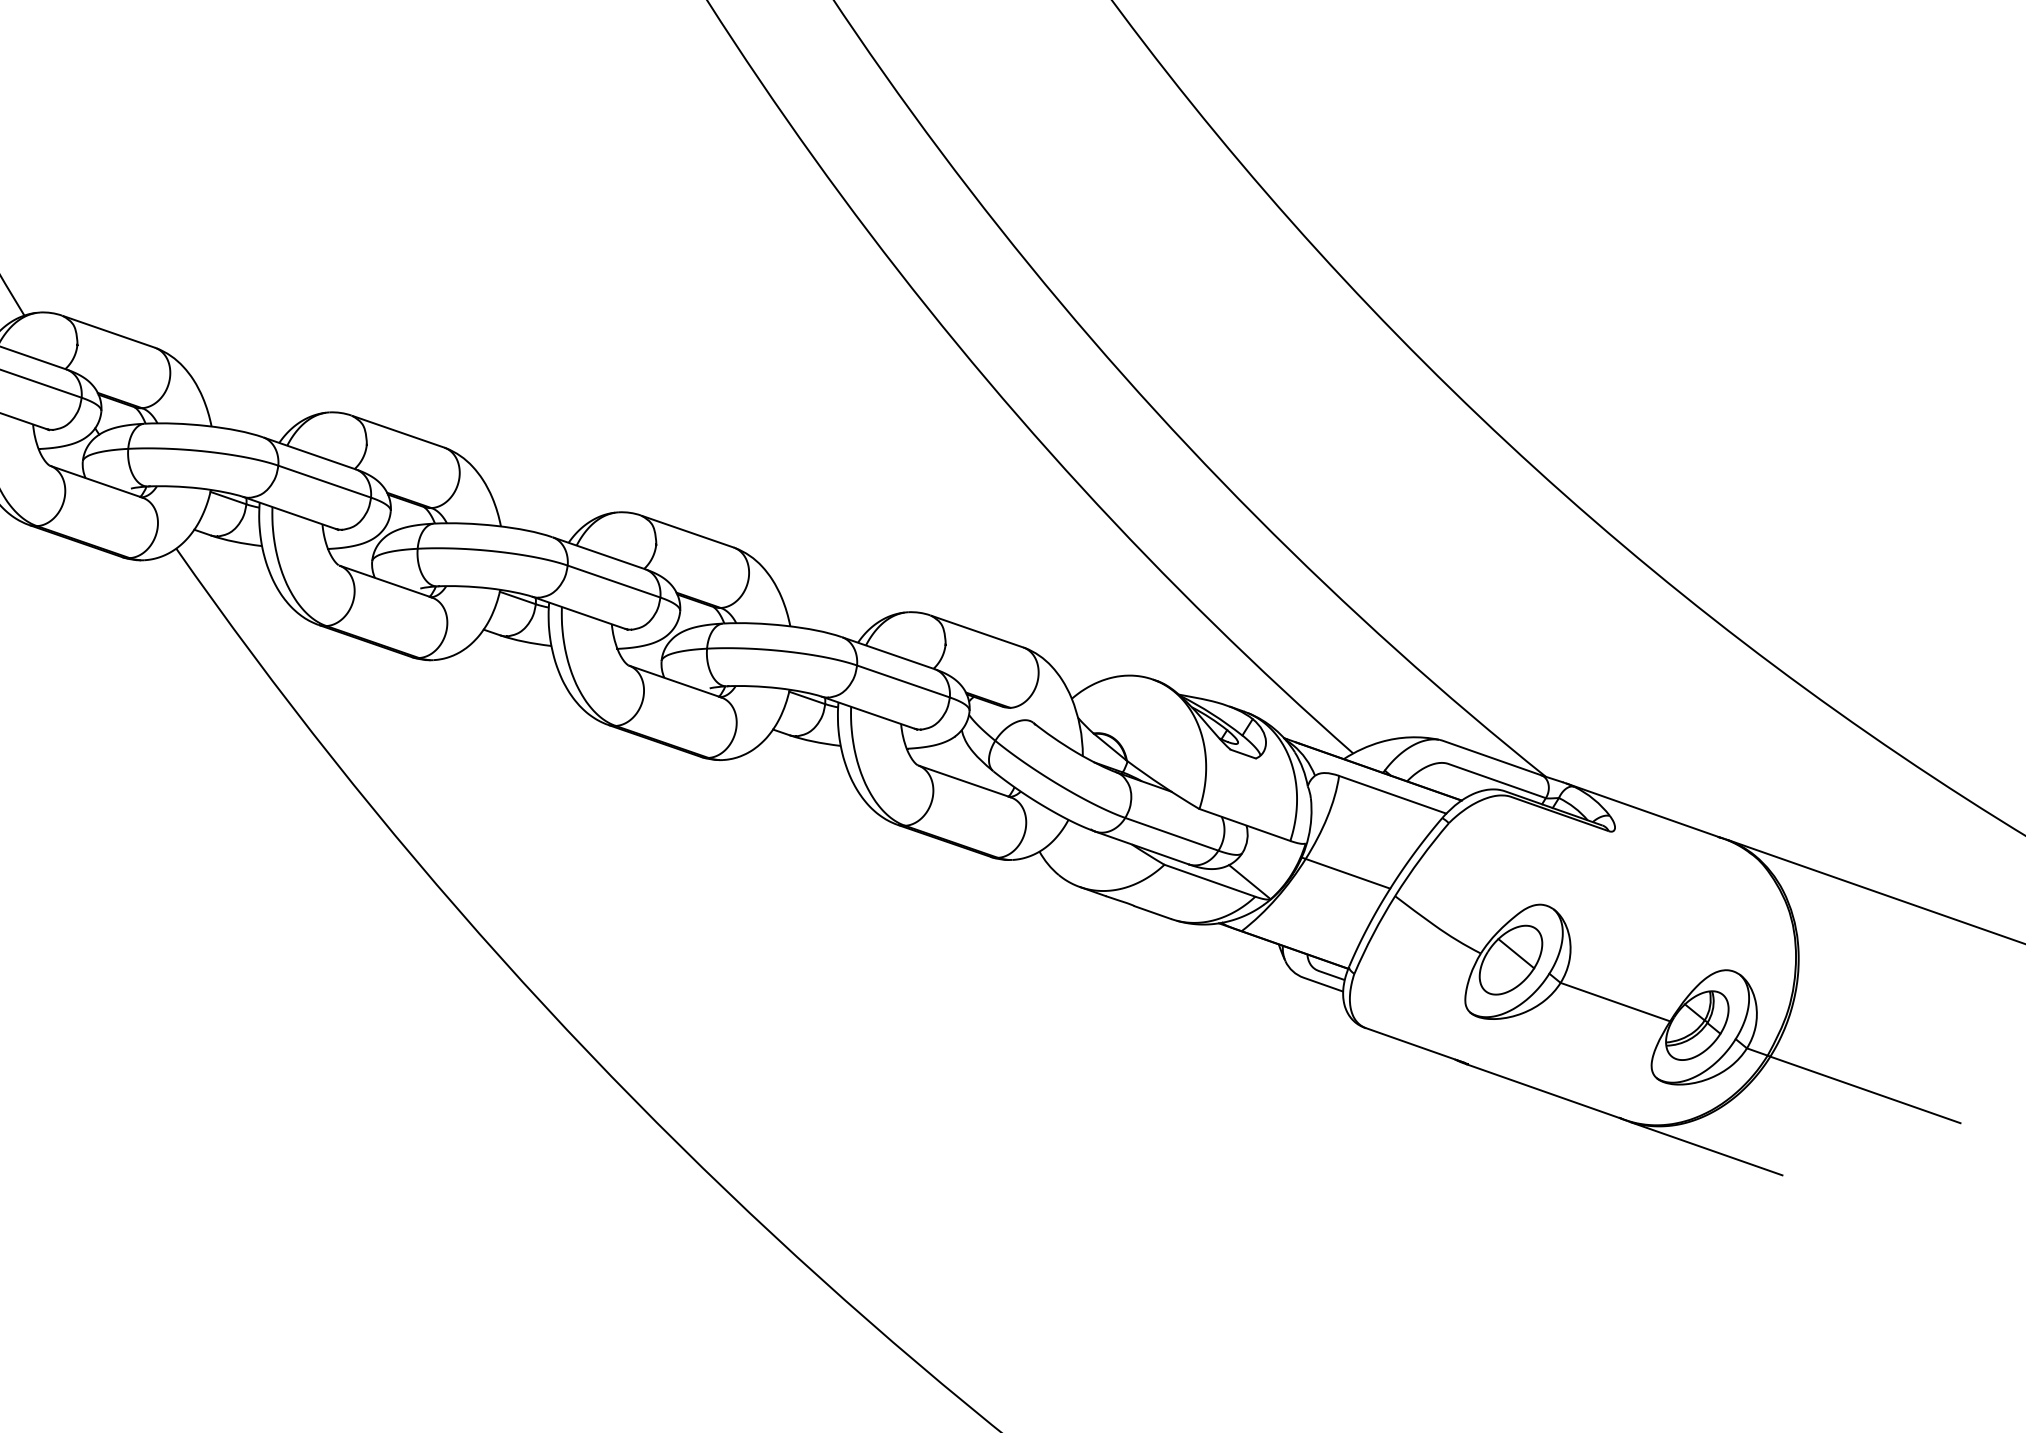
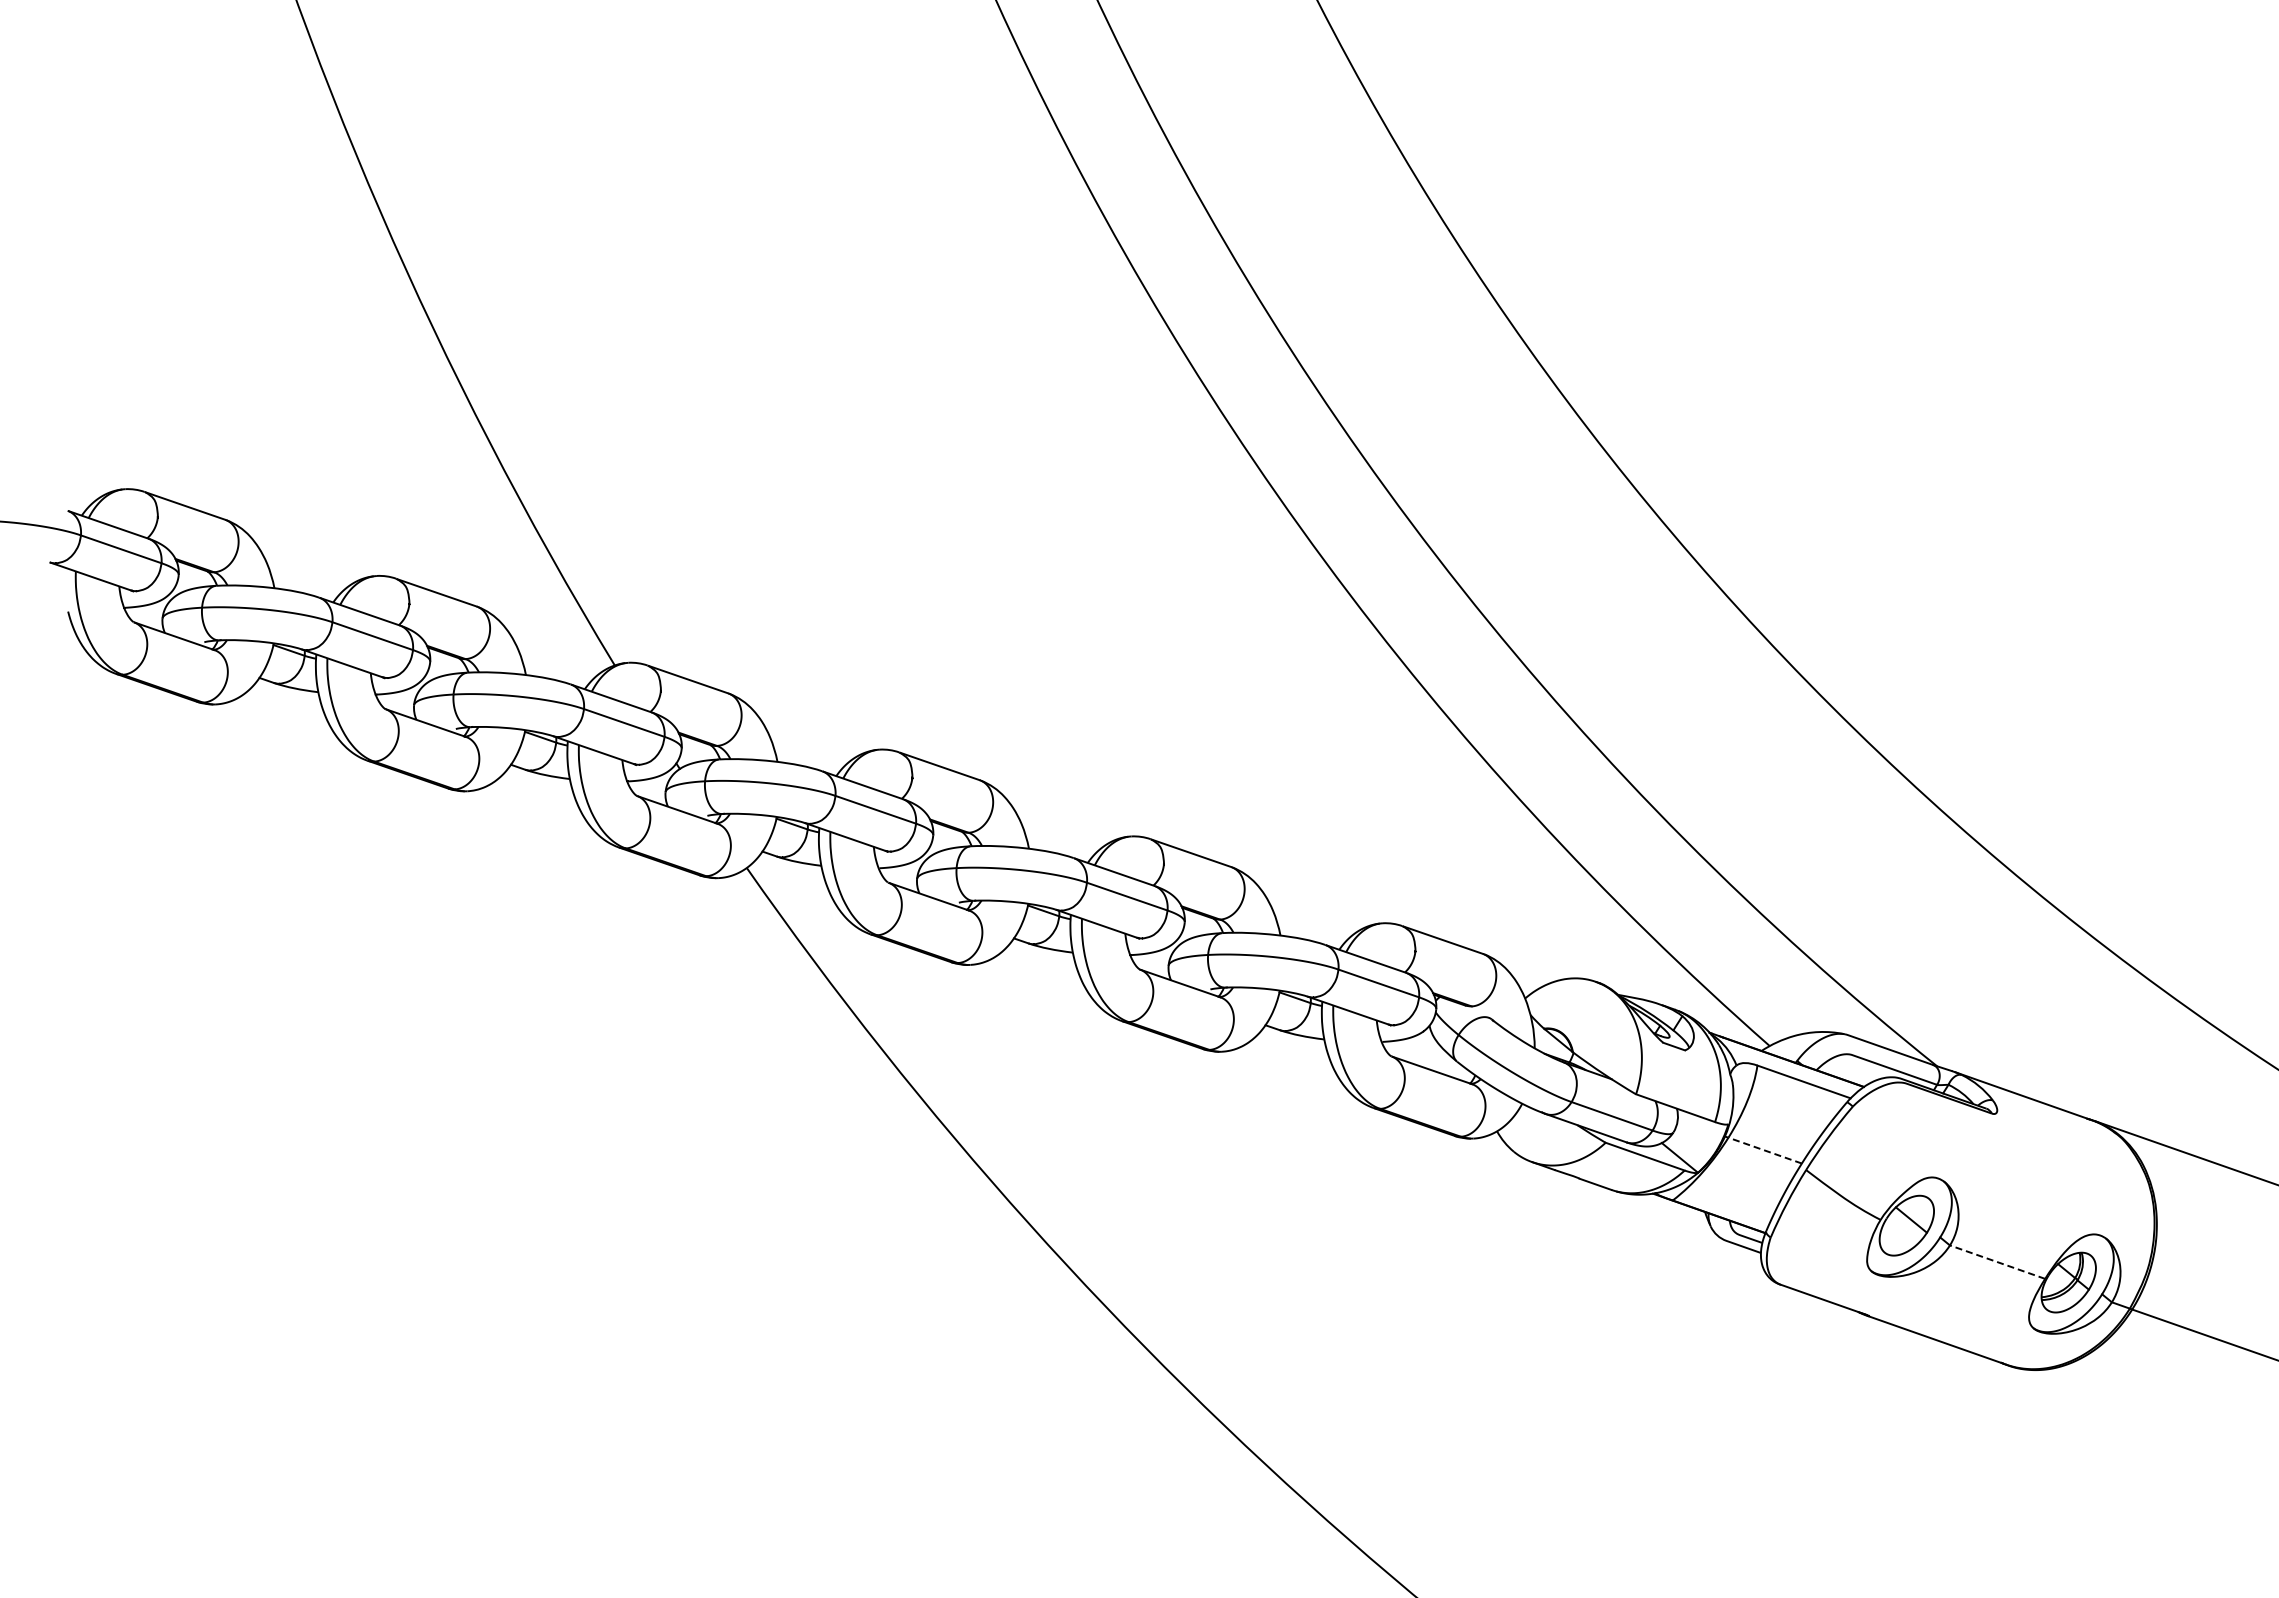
line: (1348, 873) -> (1765, 1150), solid -> dashed
line: (1615, 1001) -> (1997, 1261), solid -> dashed
line: (1706, 1148) -> (2076, 1389), removed

